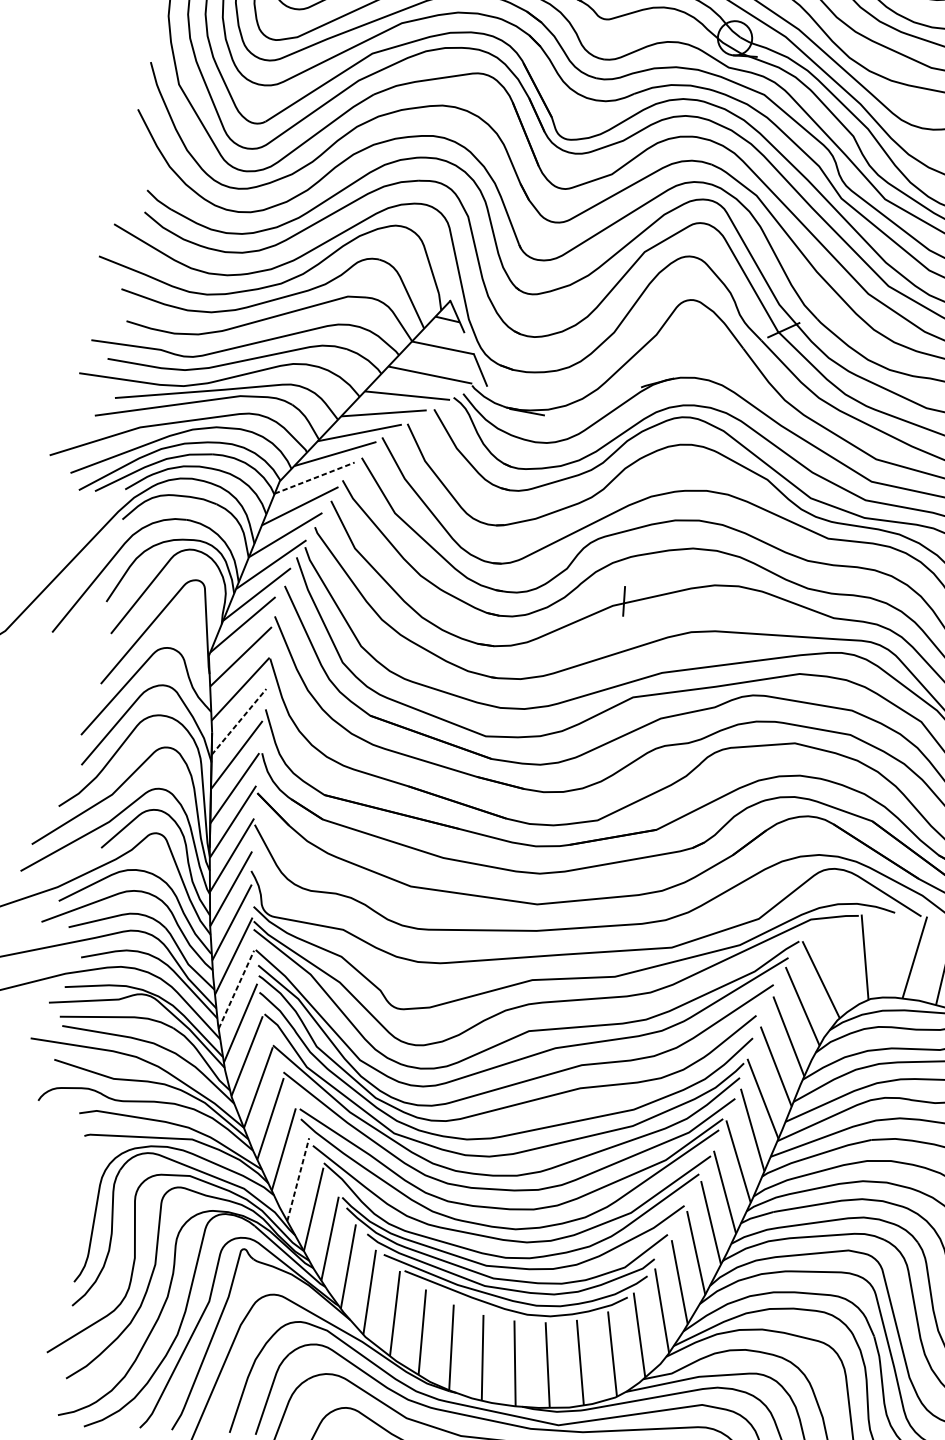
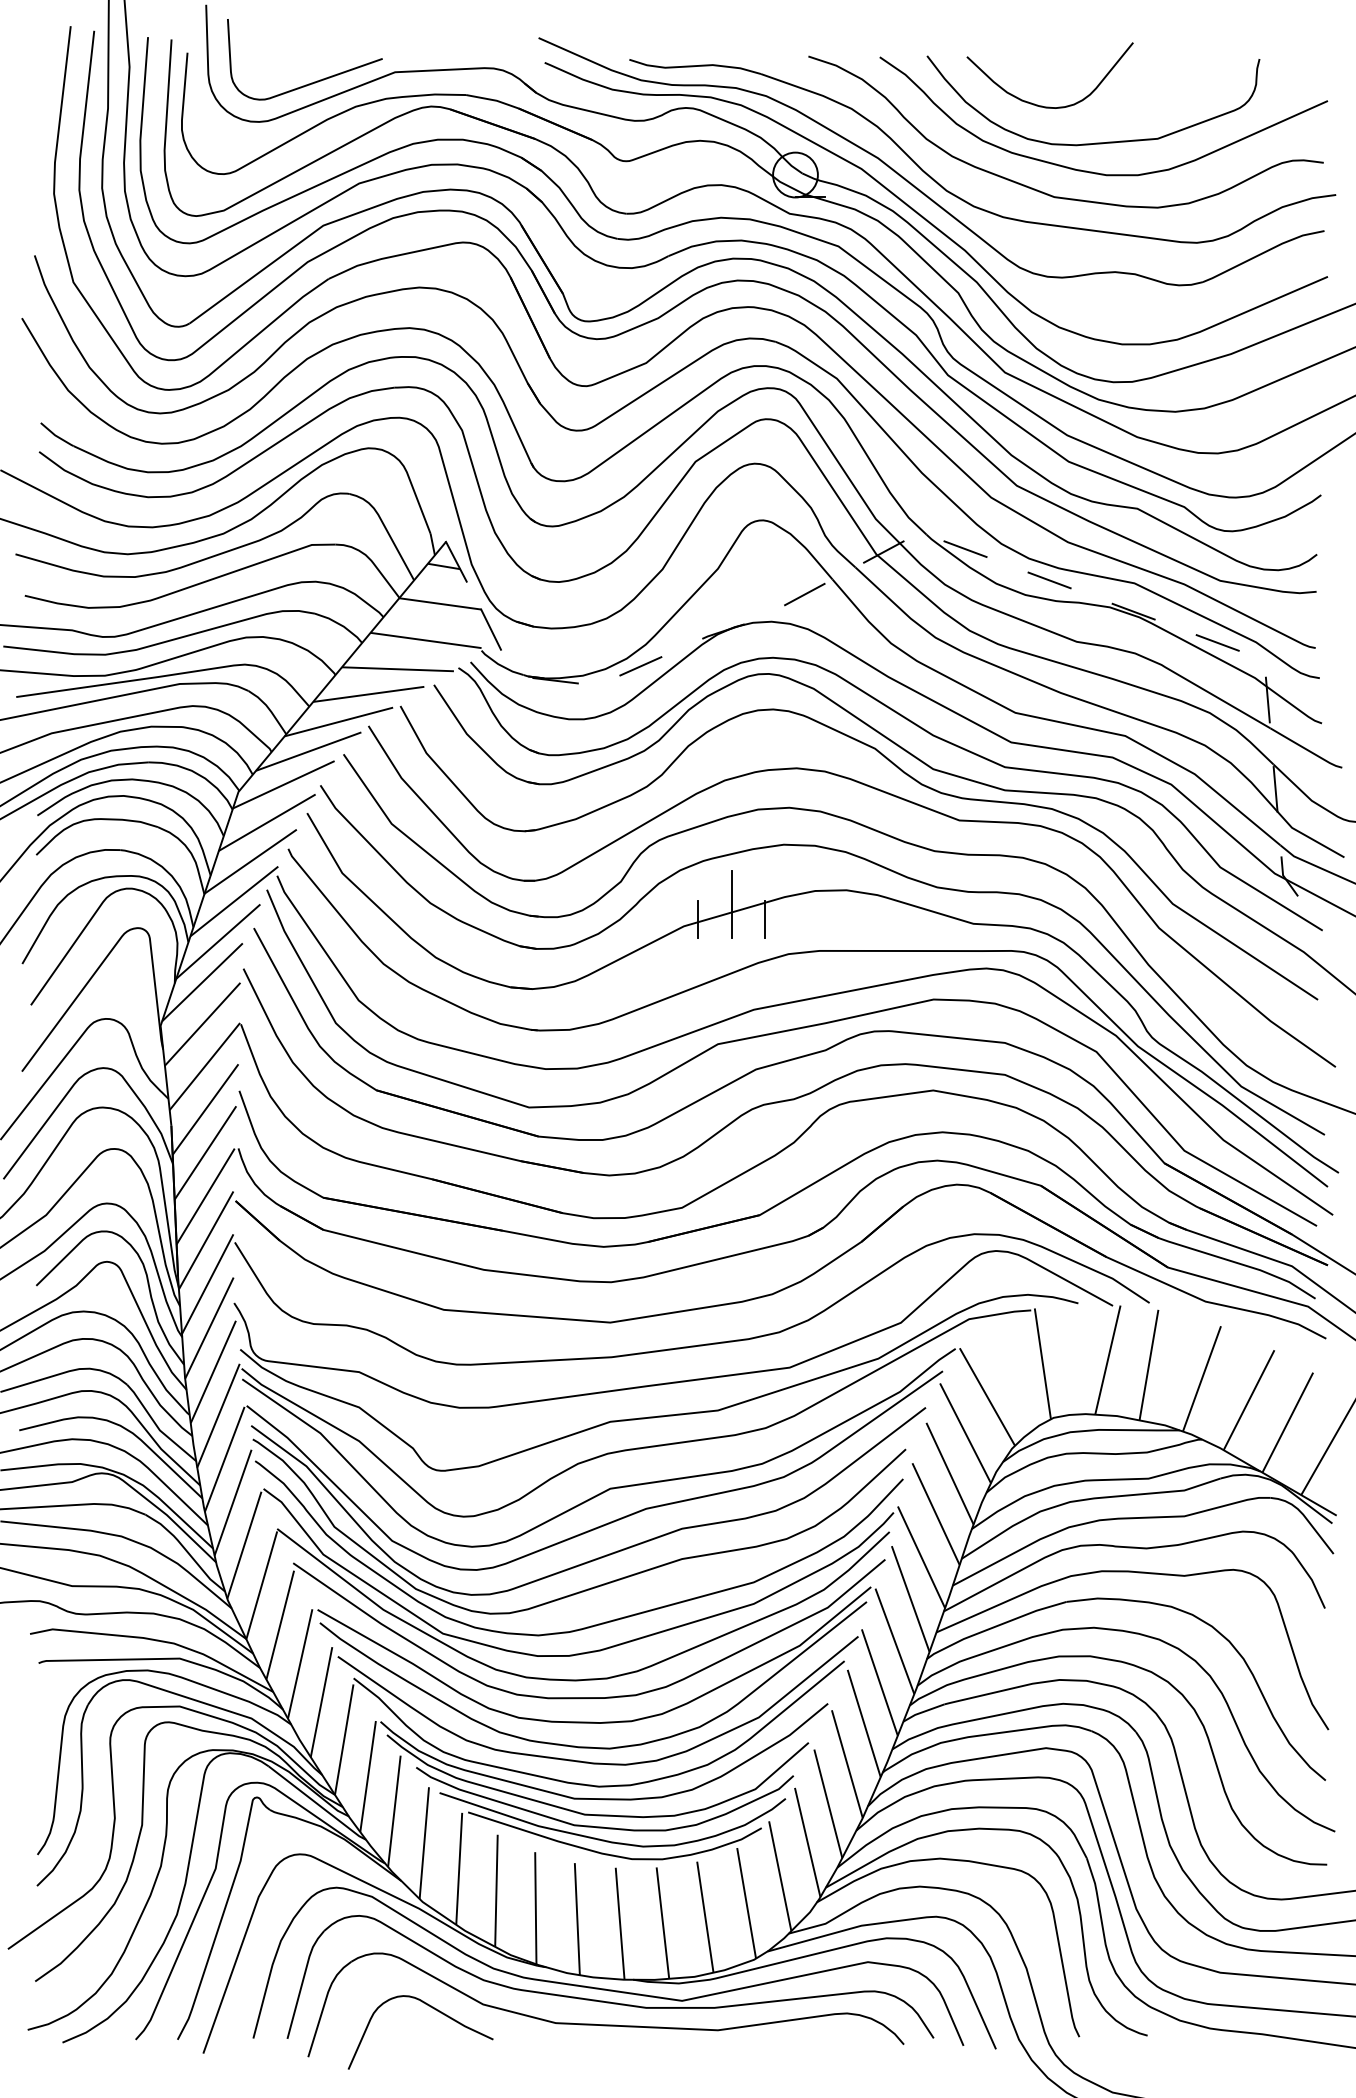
line: (846, 332) -> (965, 549), added
line: (721, 358) -> (804, 594), added
line: (908, 360) -> (1049, 580), added
line: (592, 405) -> (640, 666), added
line: (315, 477) -> (284, 784), dashed -> solid
line: (650, 591) -> (731, 904), added
line: (675, 604) -> (765, 919), added
line: (238, 721) -> (205, 1109), dashed -> solid
line: (236, 989) -> (224, 1458), dashed -> solid
line: (298, 1179) -> (321, 1701), dashed -> solid

